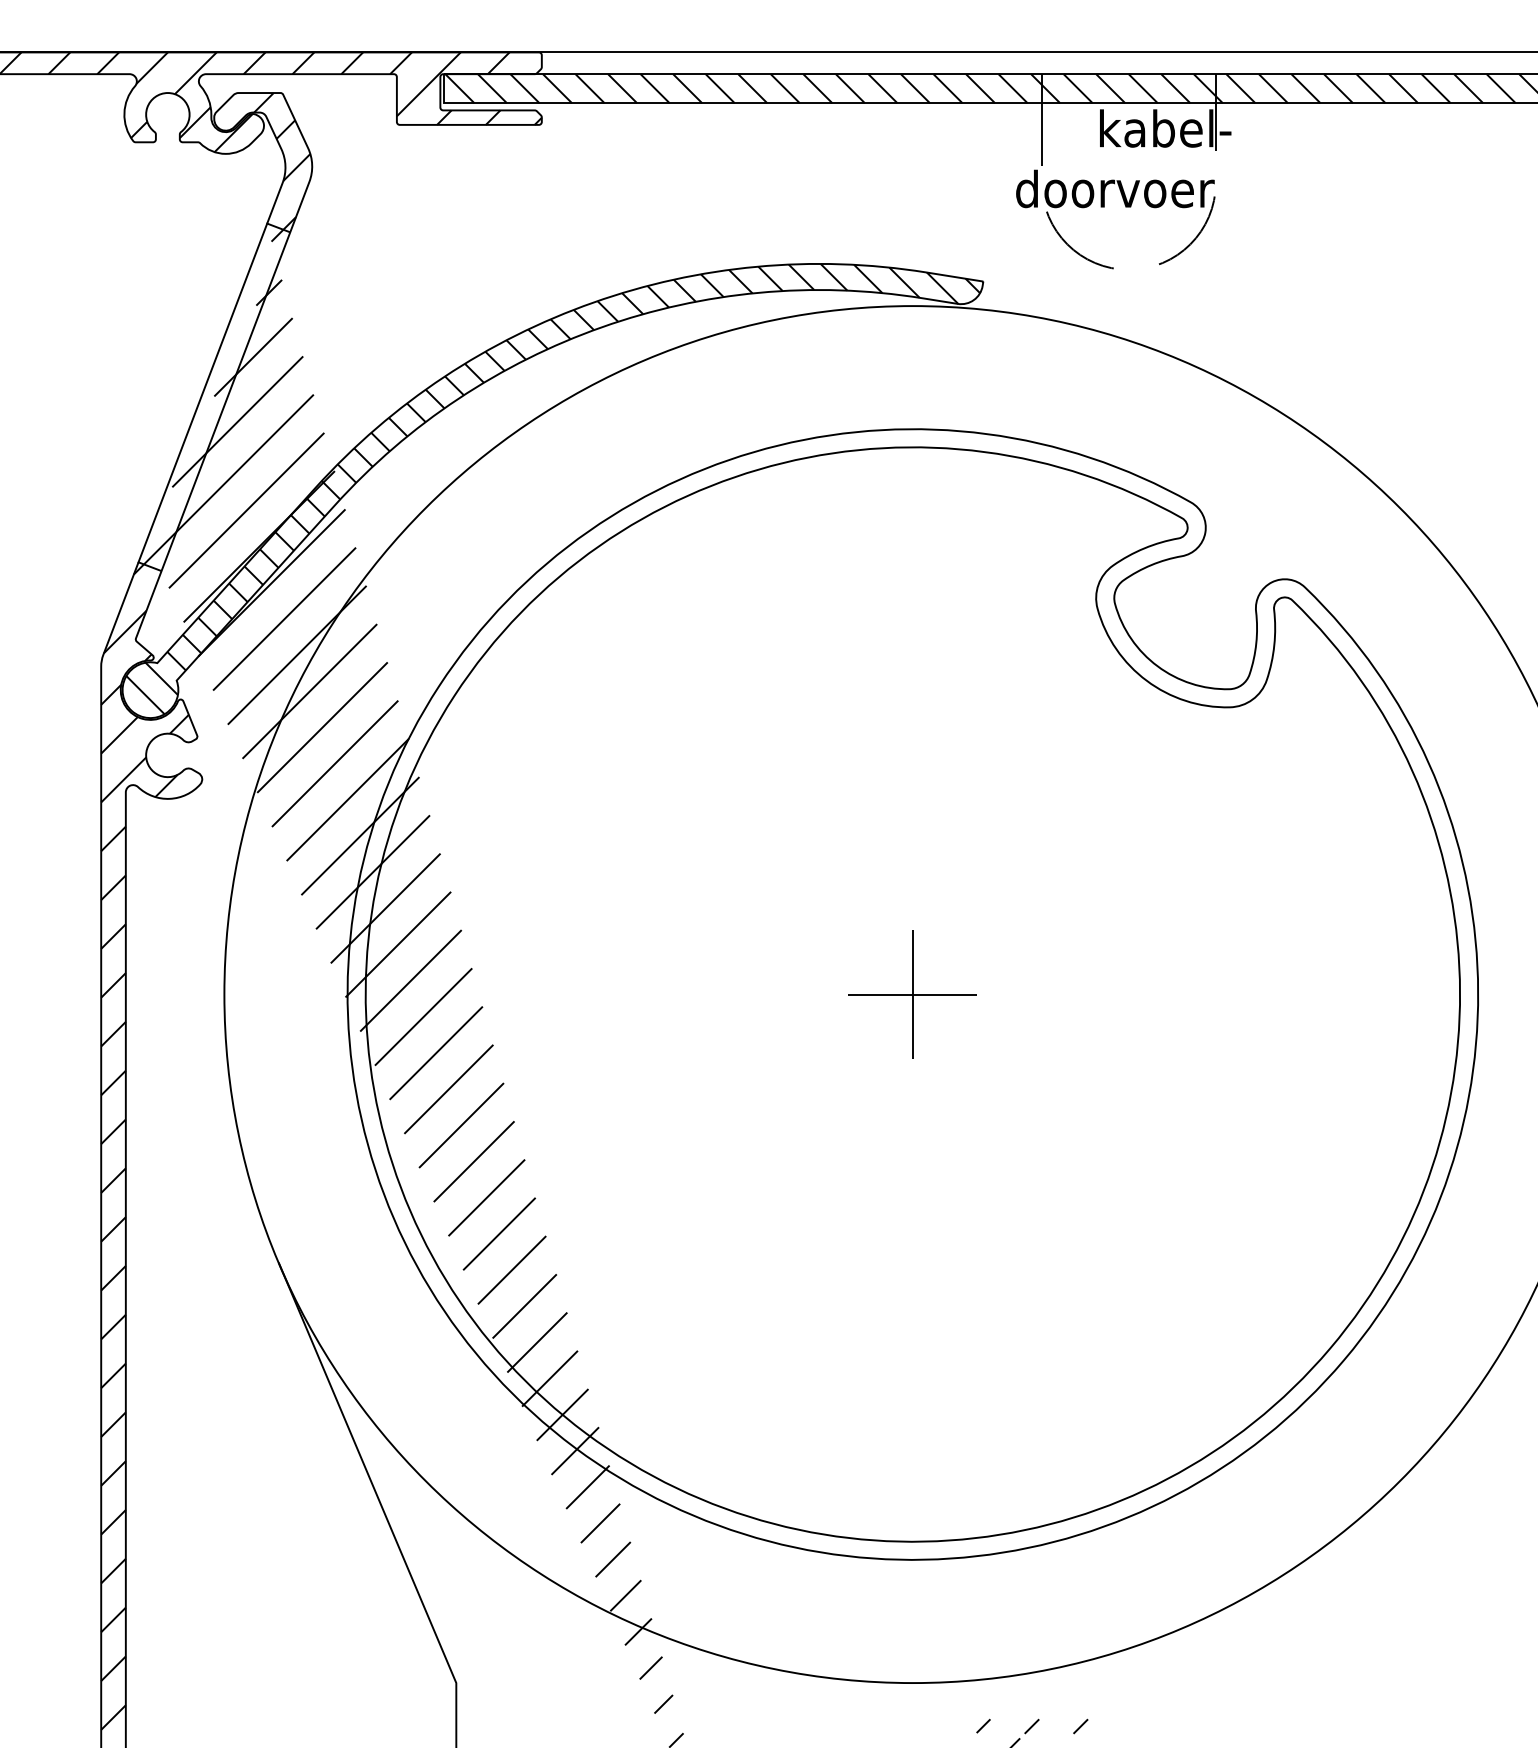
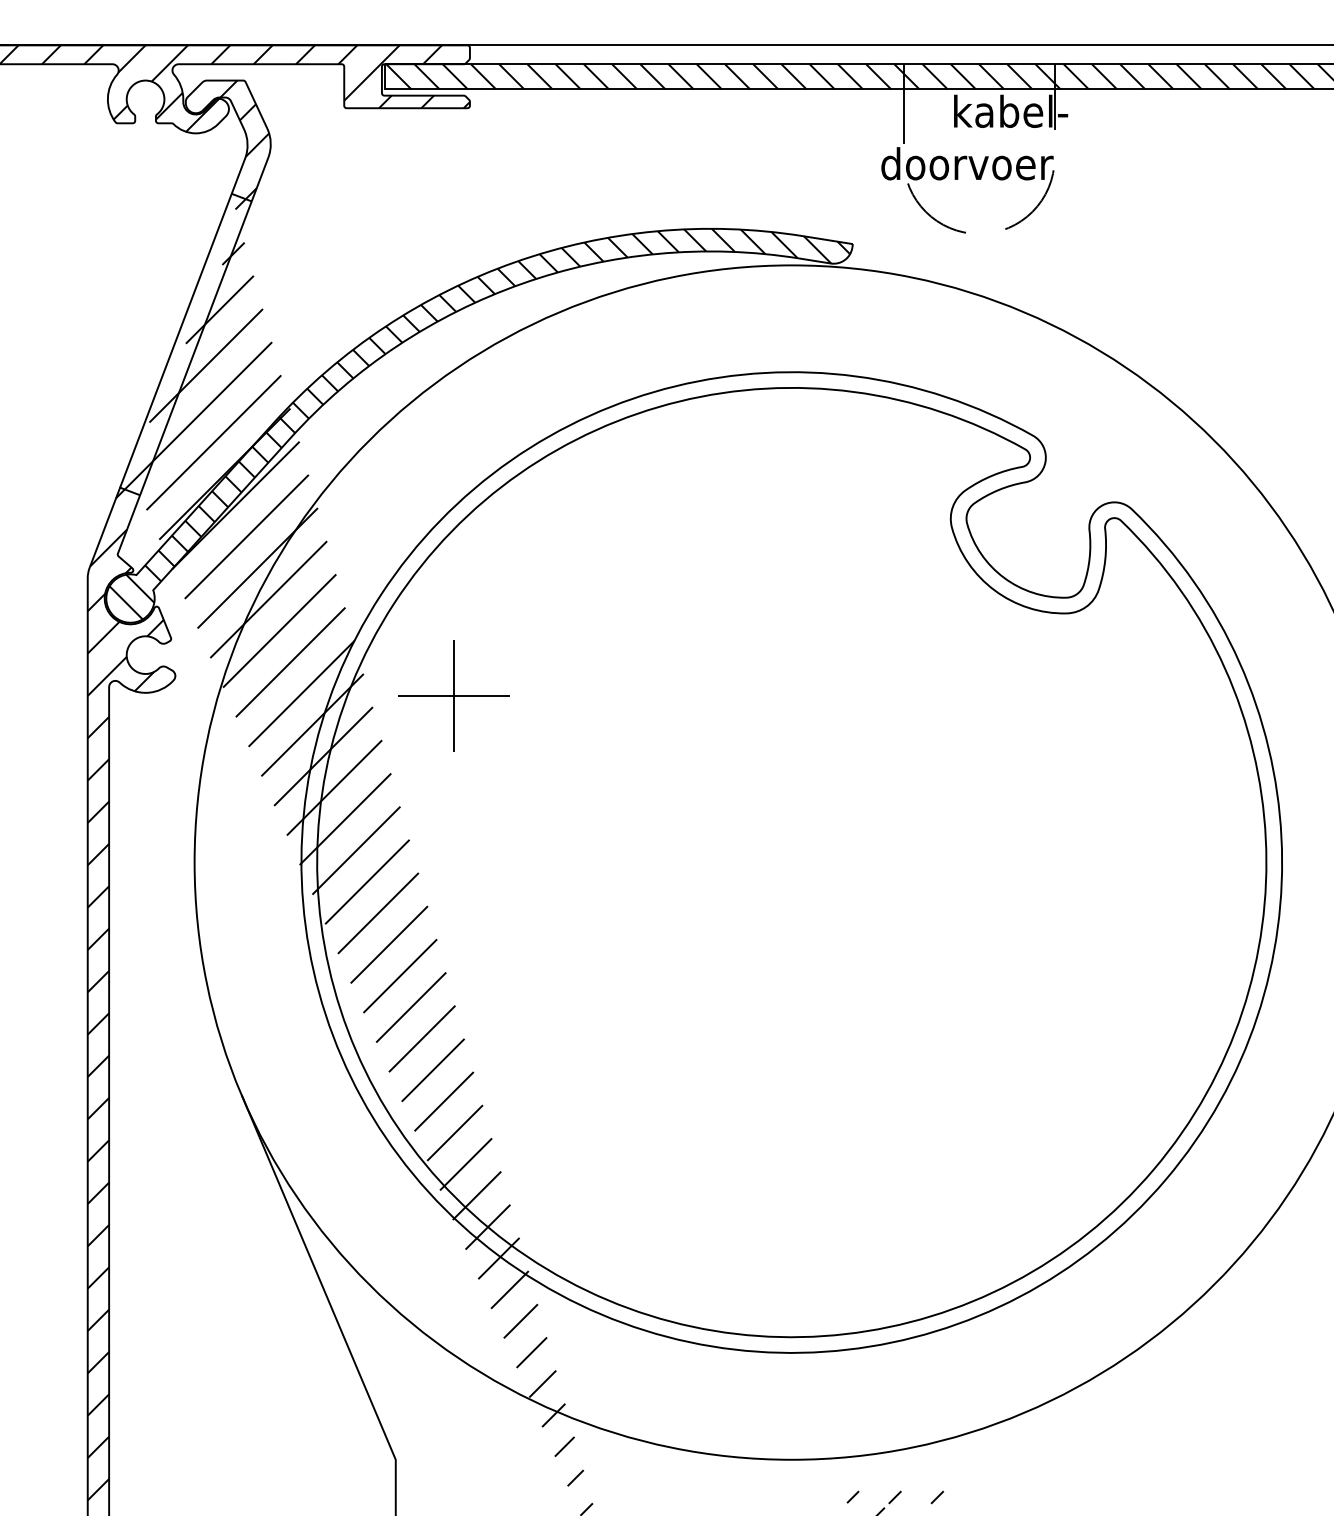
part: (912, 994) -> (453, 695), moved

